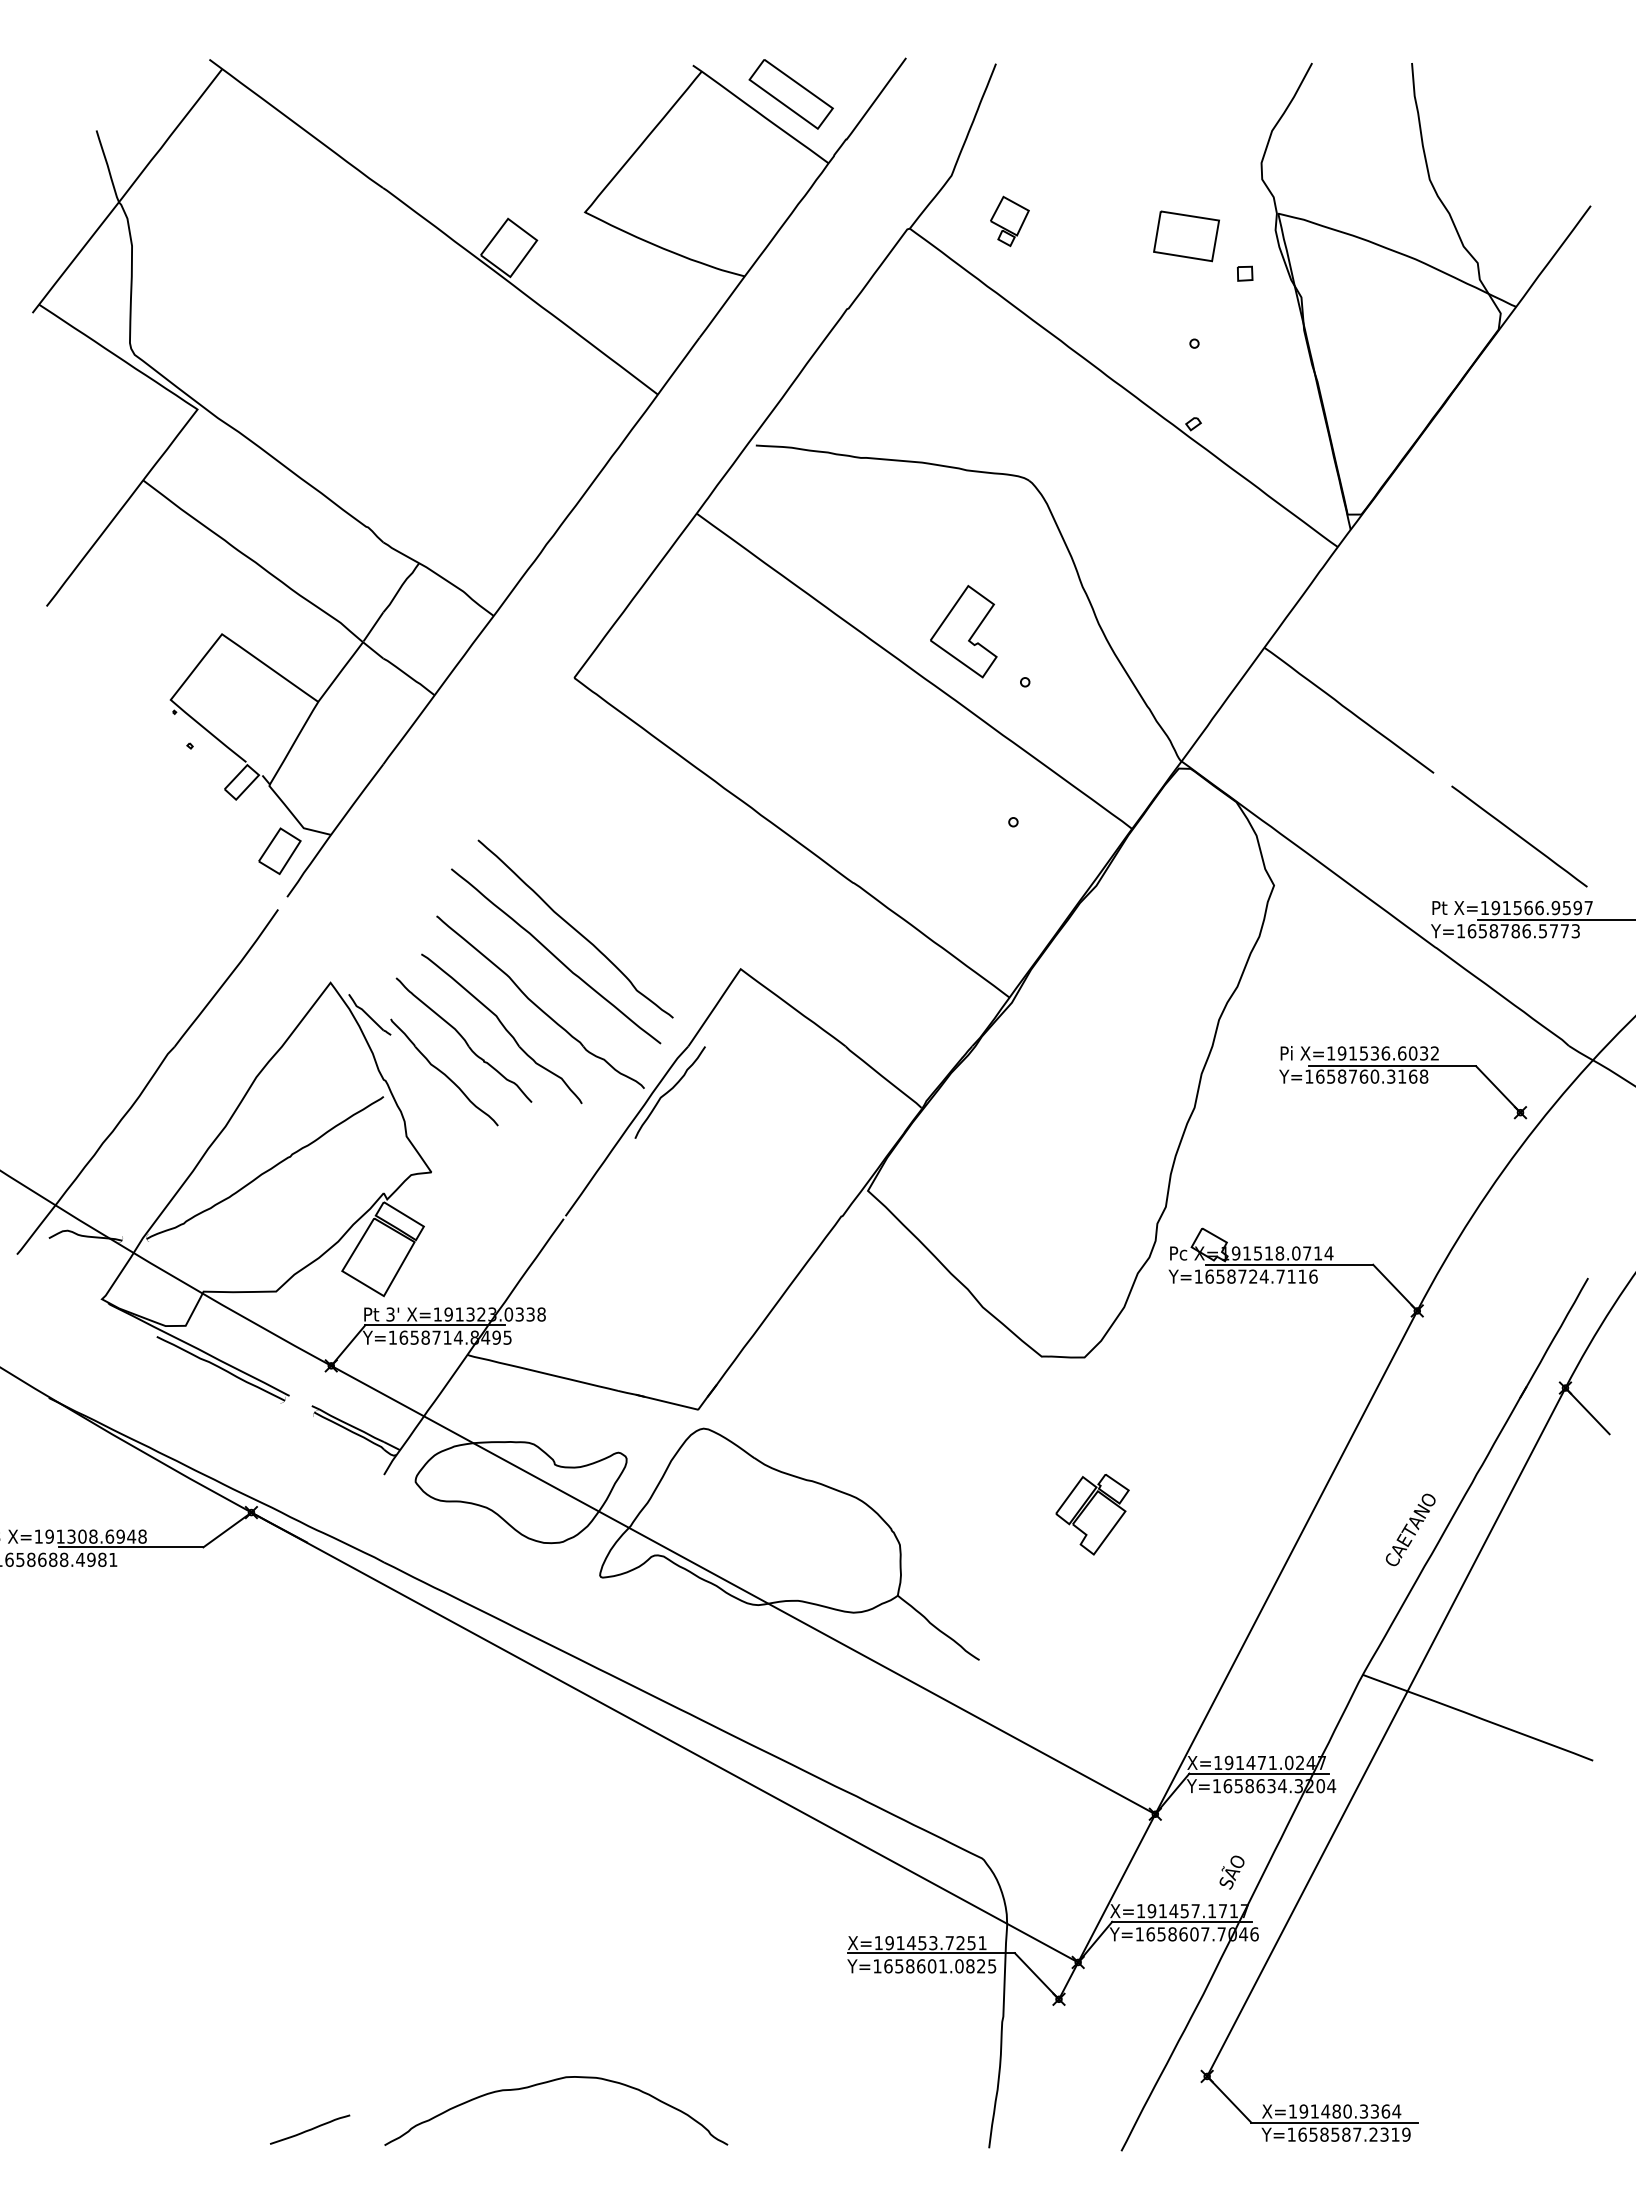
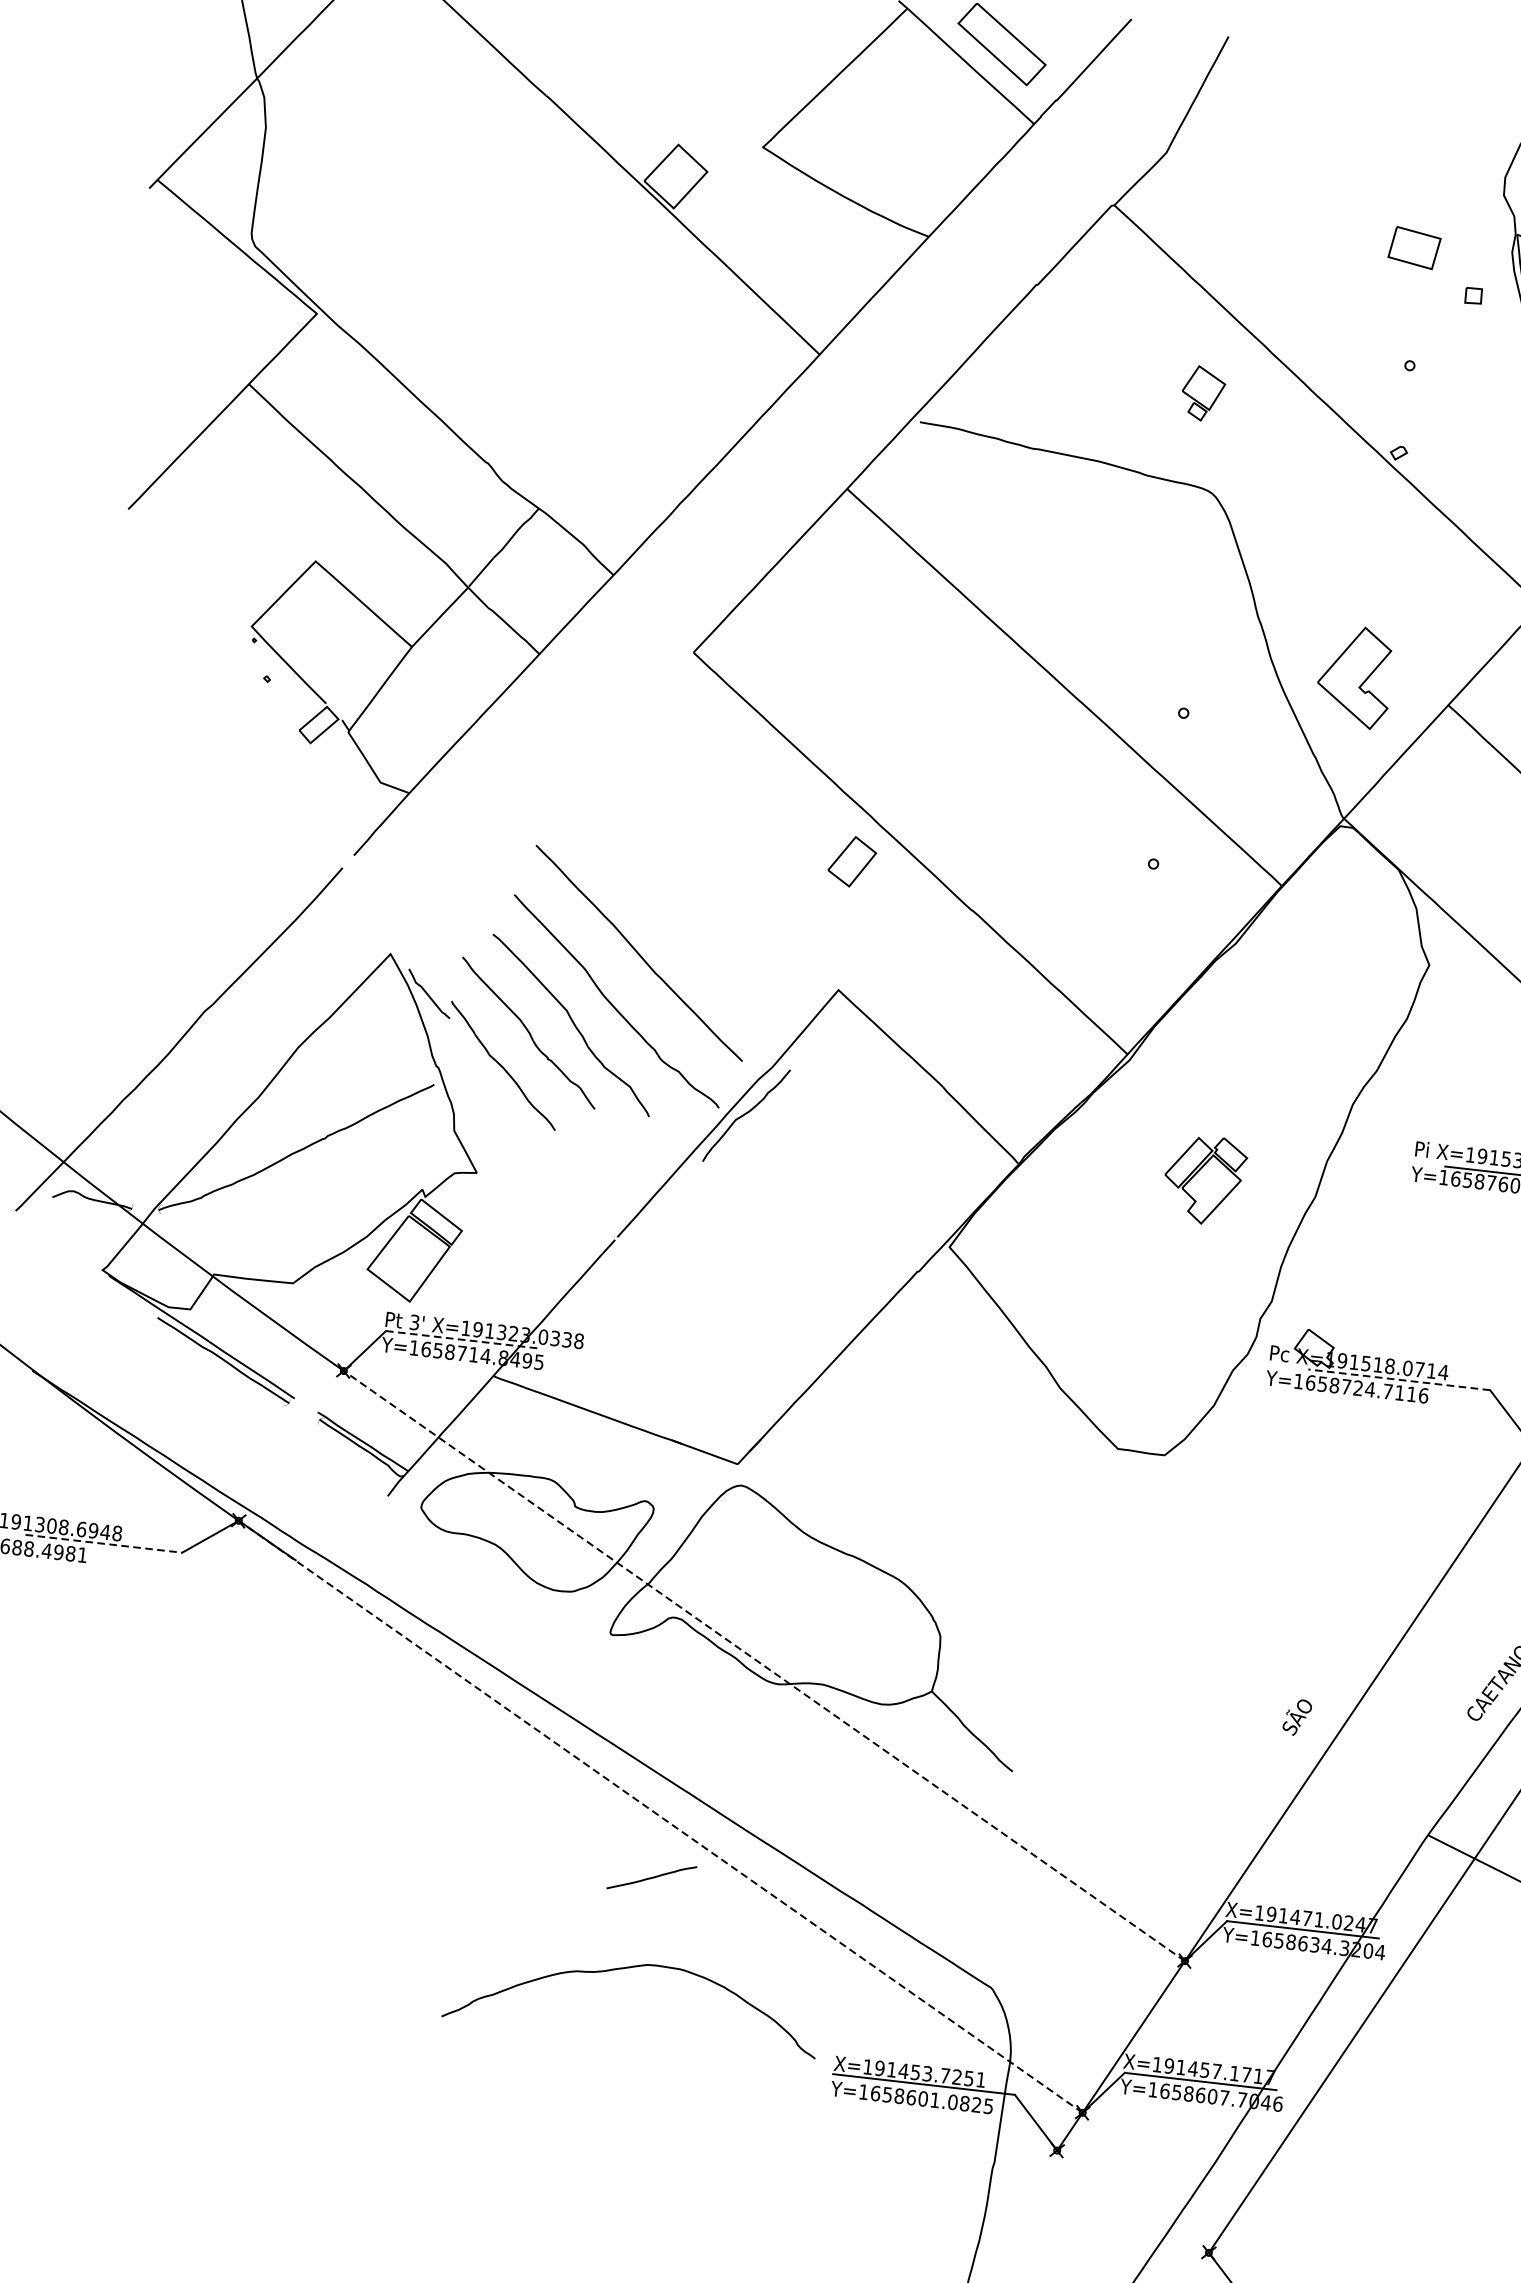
part: (1009, 221) -> (1202, 393), moved
part: (1186, 236) -> (1414, 248), size x0.7
part: (963, 631) -> (1354, 676), moved
part: (279, 851) -> (851, 861), moved
curve: (575, 928) -> (663, 925), removed
line: (1289, 1264) -> (1399, 1379), solid -> dashed
line: (435, 1325) -> (462, 1340), solid -> dashed
part: (1092, 1514) -> (1204, 1179), moved
line: (131, 1547) -> (103, 1543), solid -> dashed
line: (742, 1589) -> (763, 1665), solid -> dashed
line: (664, 1737) -> (660, 1816), solid -> dashed
text: (1231, 1872) -> (1296, 1717), moved
curve: (550, 2082) -> (629, 1968), moved
curve: (310, 2129) -> (652, 1877), moved

